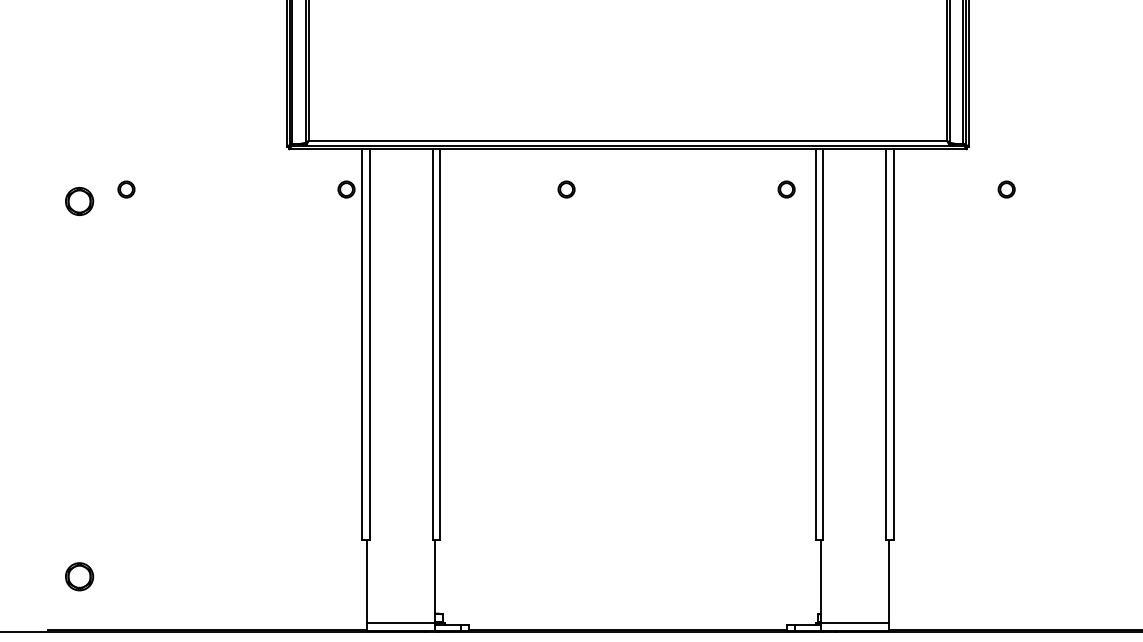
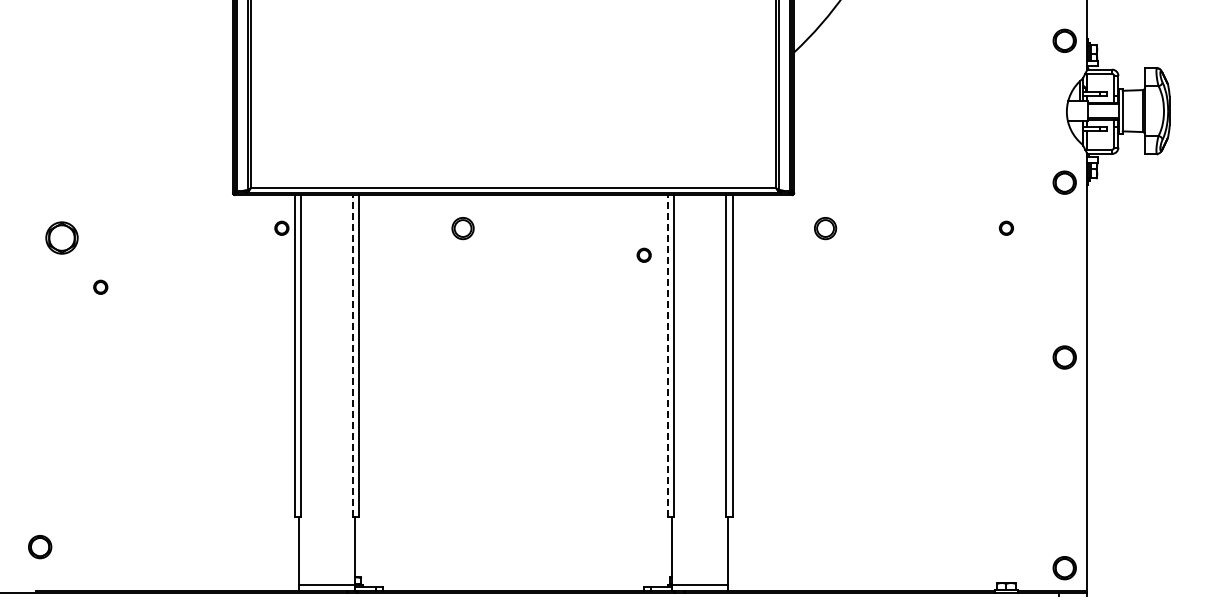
part: (126, 188) -> (100, 286), moved
circle: (565, 188) -> (462, 227), size x1.6
part: (785, 188) -> (643, 254), moved
part: (1005, 188) -> (824, 227), size x1.6
part: (79, 201) -> (62, 238), size x1.4
line: (432, 345) -> (352, 356), solid -> dashed
line: (816, 345) -> (668, 356), solid -> dashed
part: (79, 577) -> (40, 547), moved

